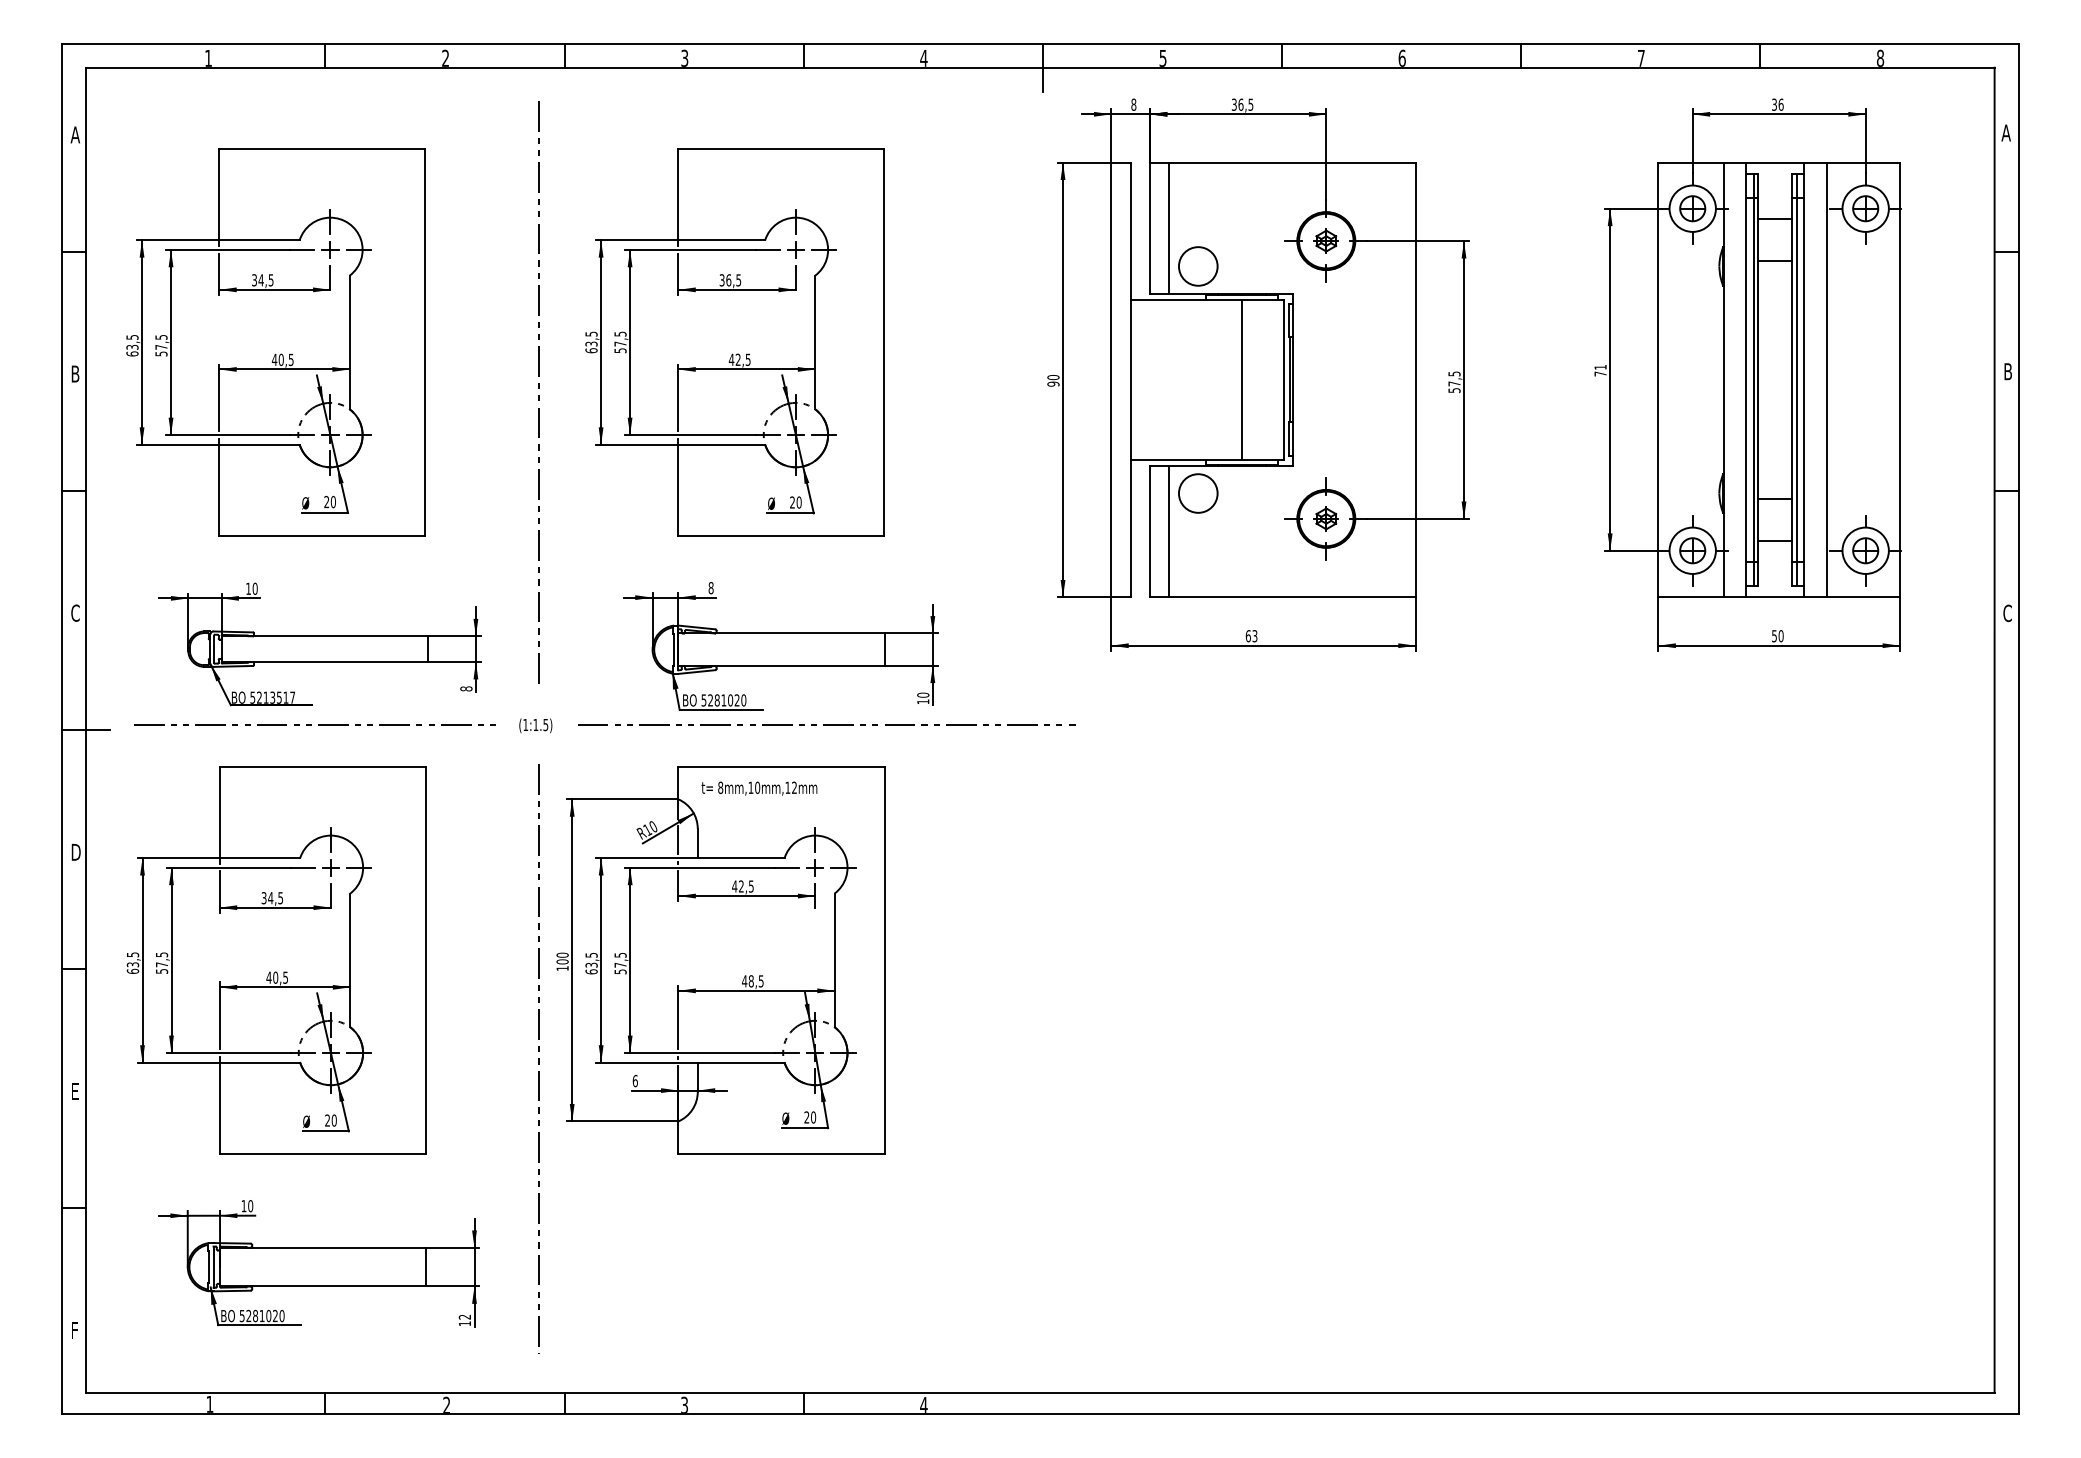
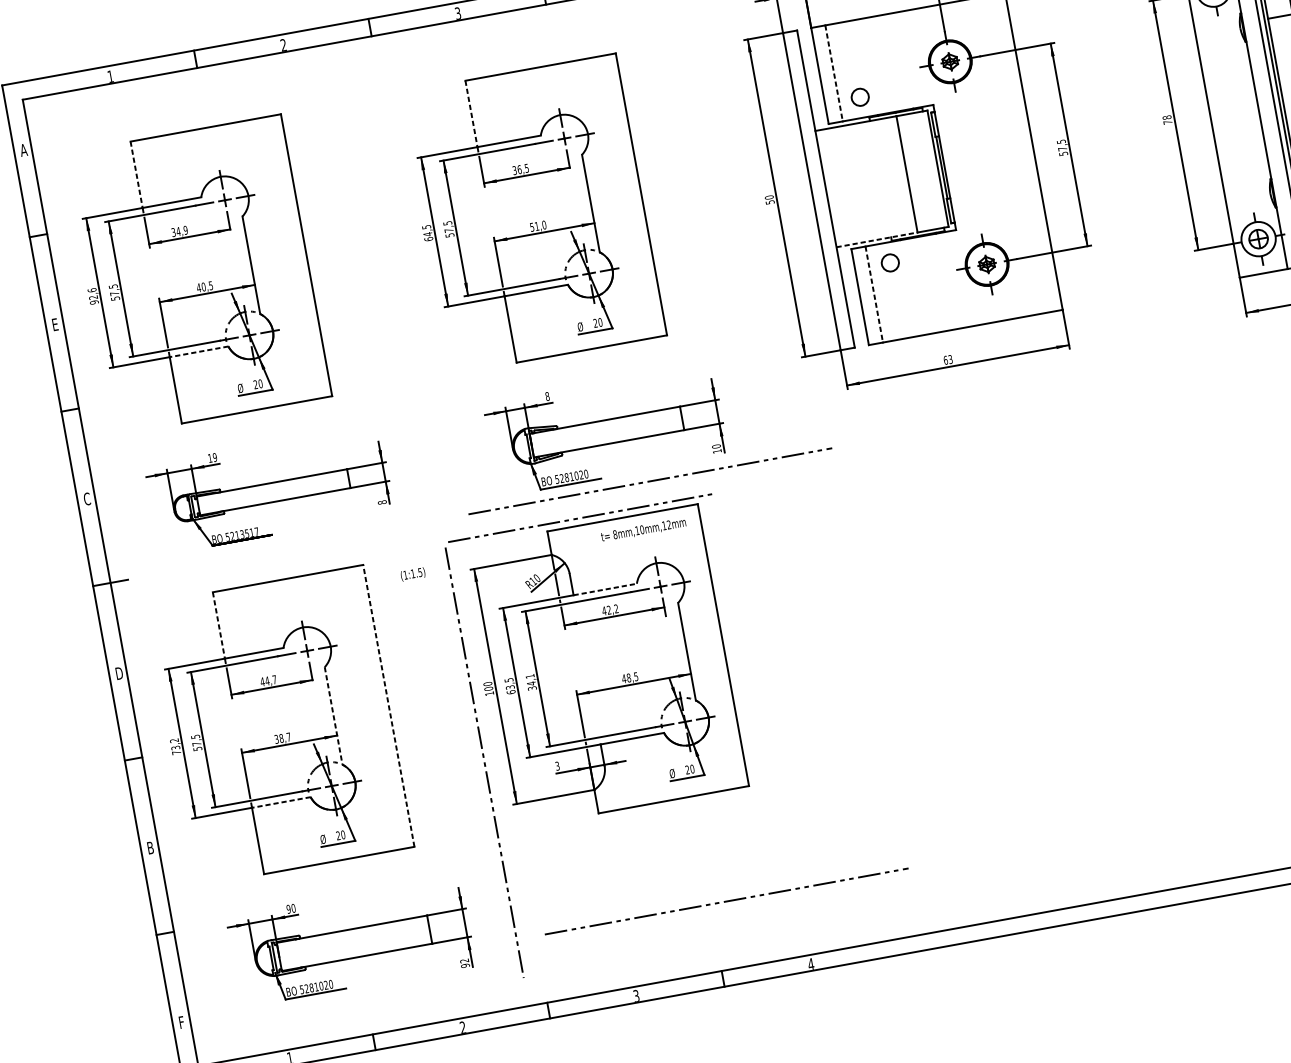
line: (219, 195) -> (136, 175), solid -> dashed
line: (678, 195) -> (471, 114), solid -> dashed
line: (1169, 228) -> (834, 73), solid -> dashed
circle: (1197, 266) -> (859, 97), size x0.6
text: (270, 280) -> (185, 230), 34,5 -> 34,9
text: (591, 343) -> (427, 233), 63,5 -> 64,5
text: (132, 345) -> (93, 296), 63,5 -> 92,6
text: (739, 359) -> (537, 226), 42,5 -> 51,0
text: (1600, 366) -> (1166, 116), 71 -> 78
text: (75, 373) -> (55, 324), B -> E
text: (1053, 383) -> (770, 201), 90 -> 50
line: (538, 395) -> (396, 278), removed
line: (259, 444) -> (199, 351), solid -> dashed
line: (1186, 459) -> (877, 239), solid -> dashed
circle: (1197, 493) -> (889, 263), size x0.6
line: (1169, 531) -> (874, 294), solid -> dashed
text: (254, 588) -> (214, 457), 10 -> 19
line: (311, 724) -> (577, 517), moved
text: (535, 725) -> (412, 574), moved
text: (759, 788) -> (643, 530), moved
line: (219, 813) -> (218, 626), solid -> dashed
line: (741, 858) -> (605, 589), solid -> dashed
text: (750, 886) -> (615, 608), 42,5 -> 42,2
text: (272, 898) -> (268, 681), 34,5 -> 44,7
line: (425, 959) -> (388, 705), solid -> dashed
line: (350, 960) -> (333, 715), solid -> dashed
text: (132, 962) -> (175, 746), 63,5 -> 73,2
text: (620, 963) -> (531, 682), 57,5 -> 34,1
text: (276, 977) -> (282, 738), 40,5 -> 38,7
line: (259, 1062) -> (280, 802), solid -> dashed
text: (634, 1081) -> (557, 766), 6 -> 3
text: (75, 1091) -> (150, 847), E -> B
text: (243, 1206) -> (288, 909), 10 -> 90
line: (826, 1300) -> (726, 900), added
text: (464, 1323) -> (465, 965), 12 -> 92

